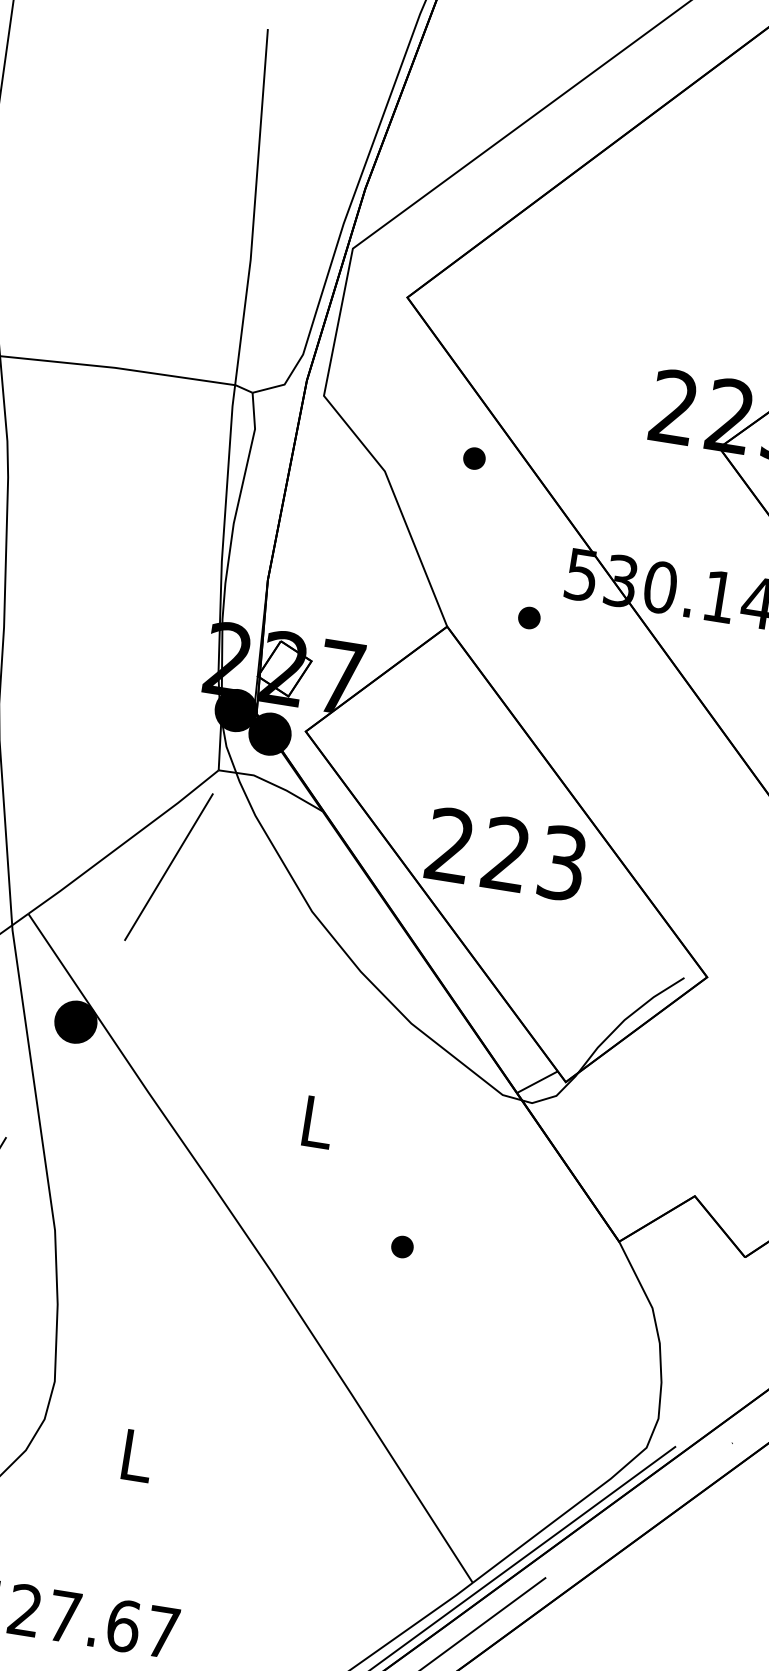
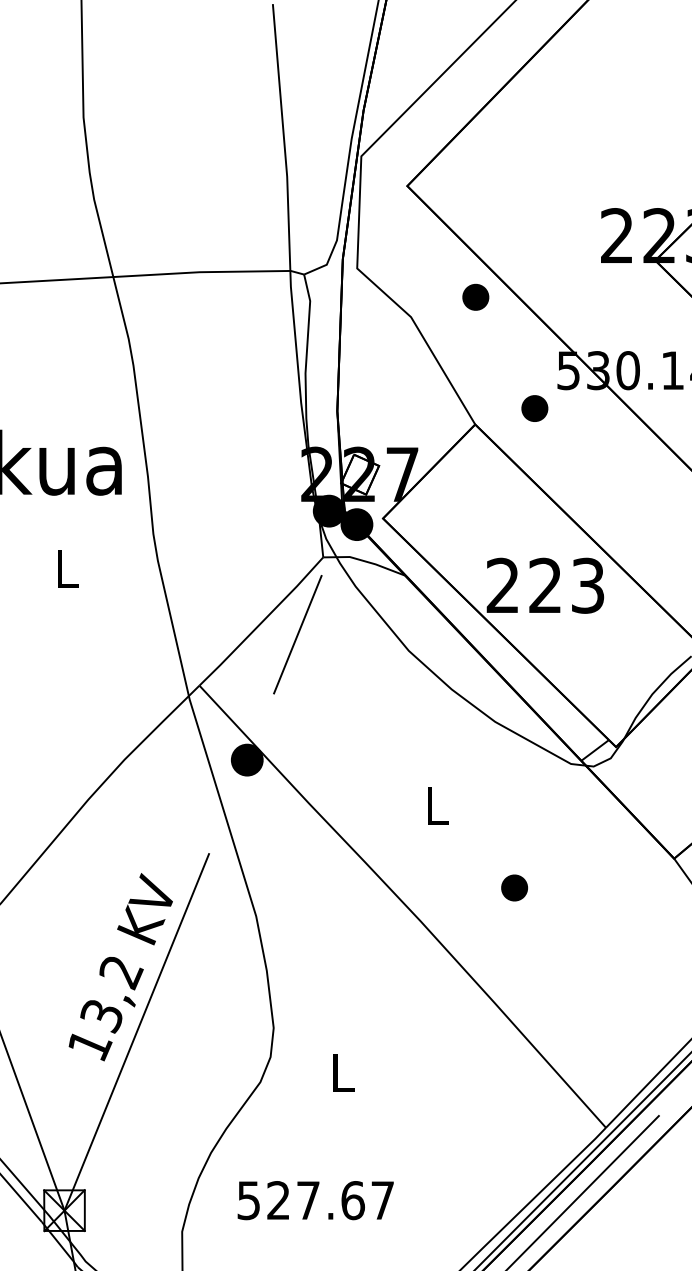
part: (474, 457) -> (475, 296), size x1.6
part: (528, 617) -> (534, 408), size x1.6
part: (402, 1246) -> (514, 887), size x1.6

